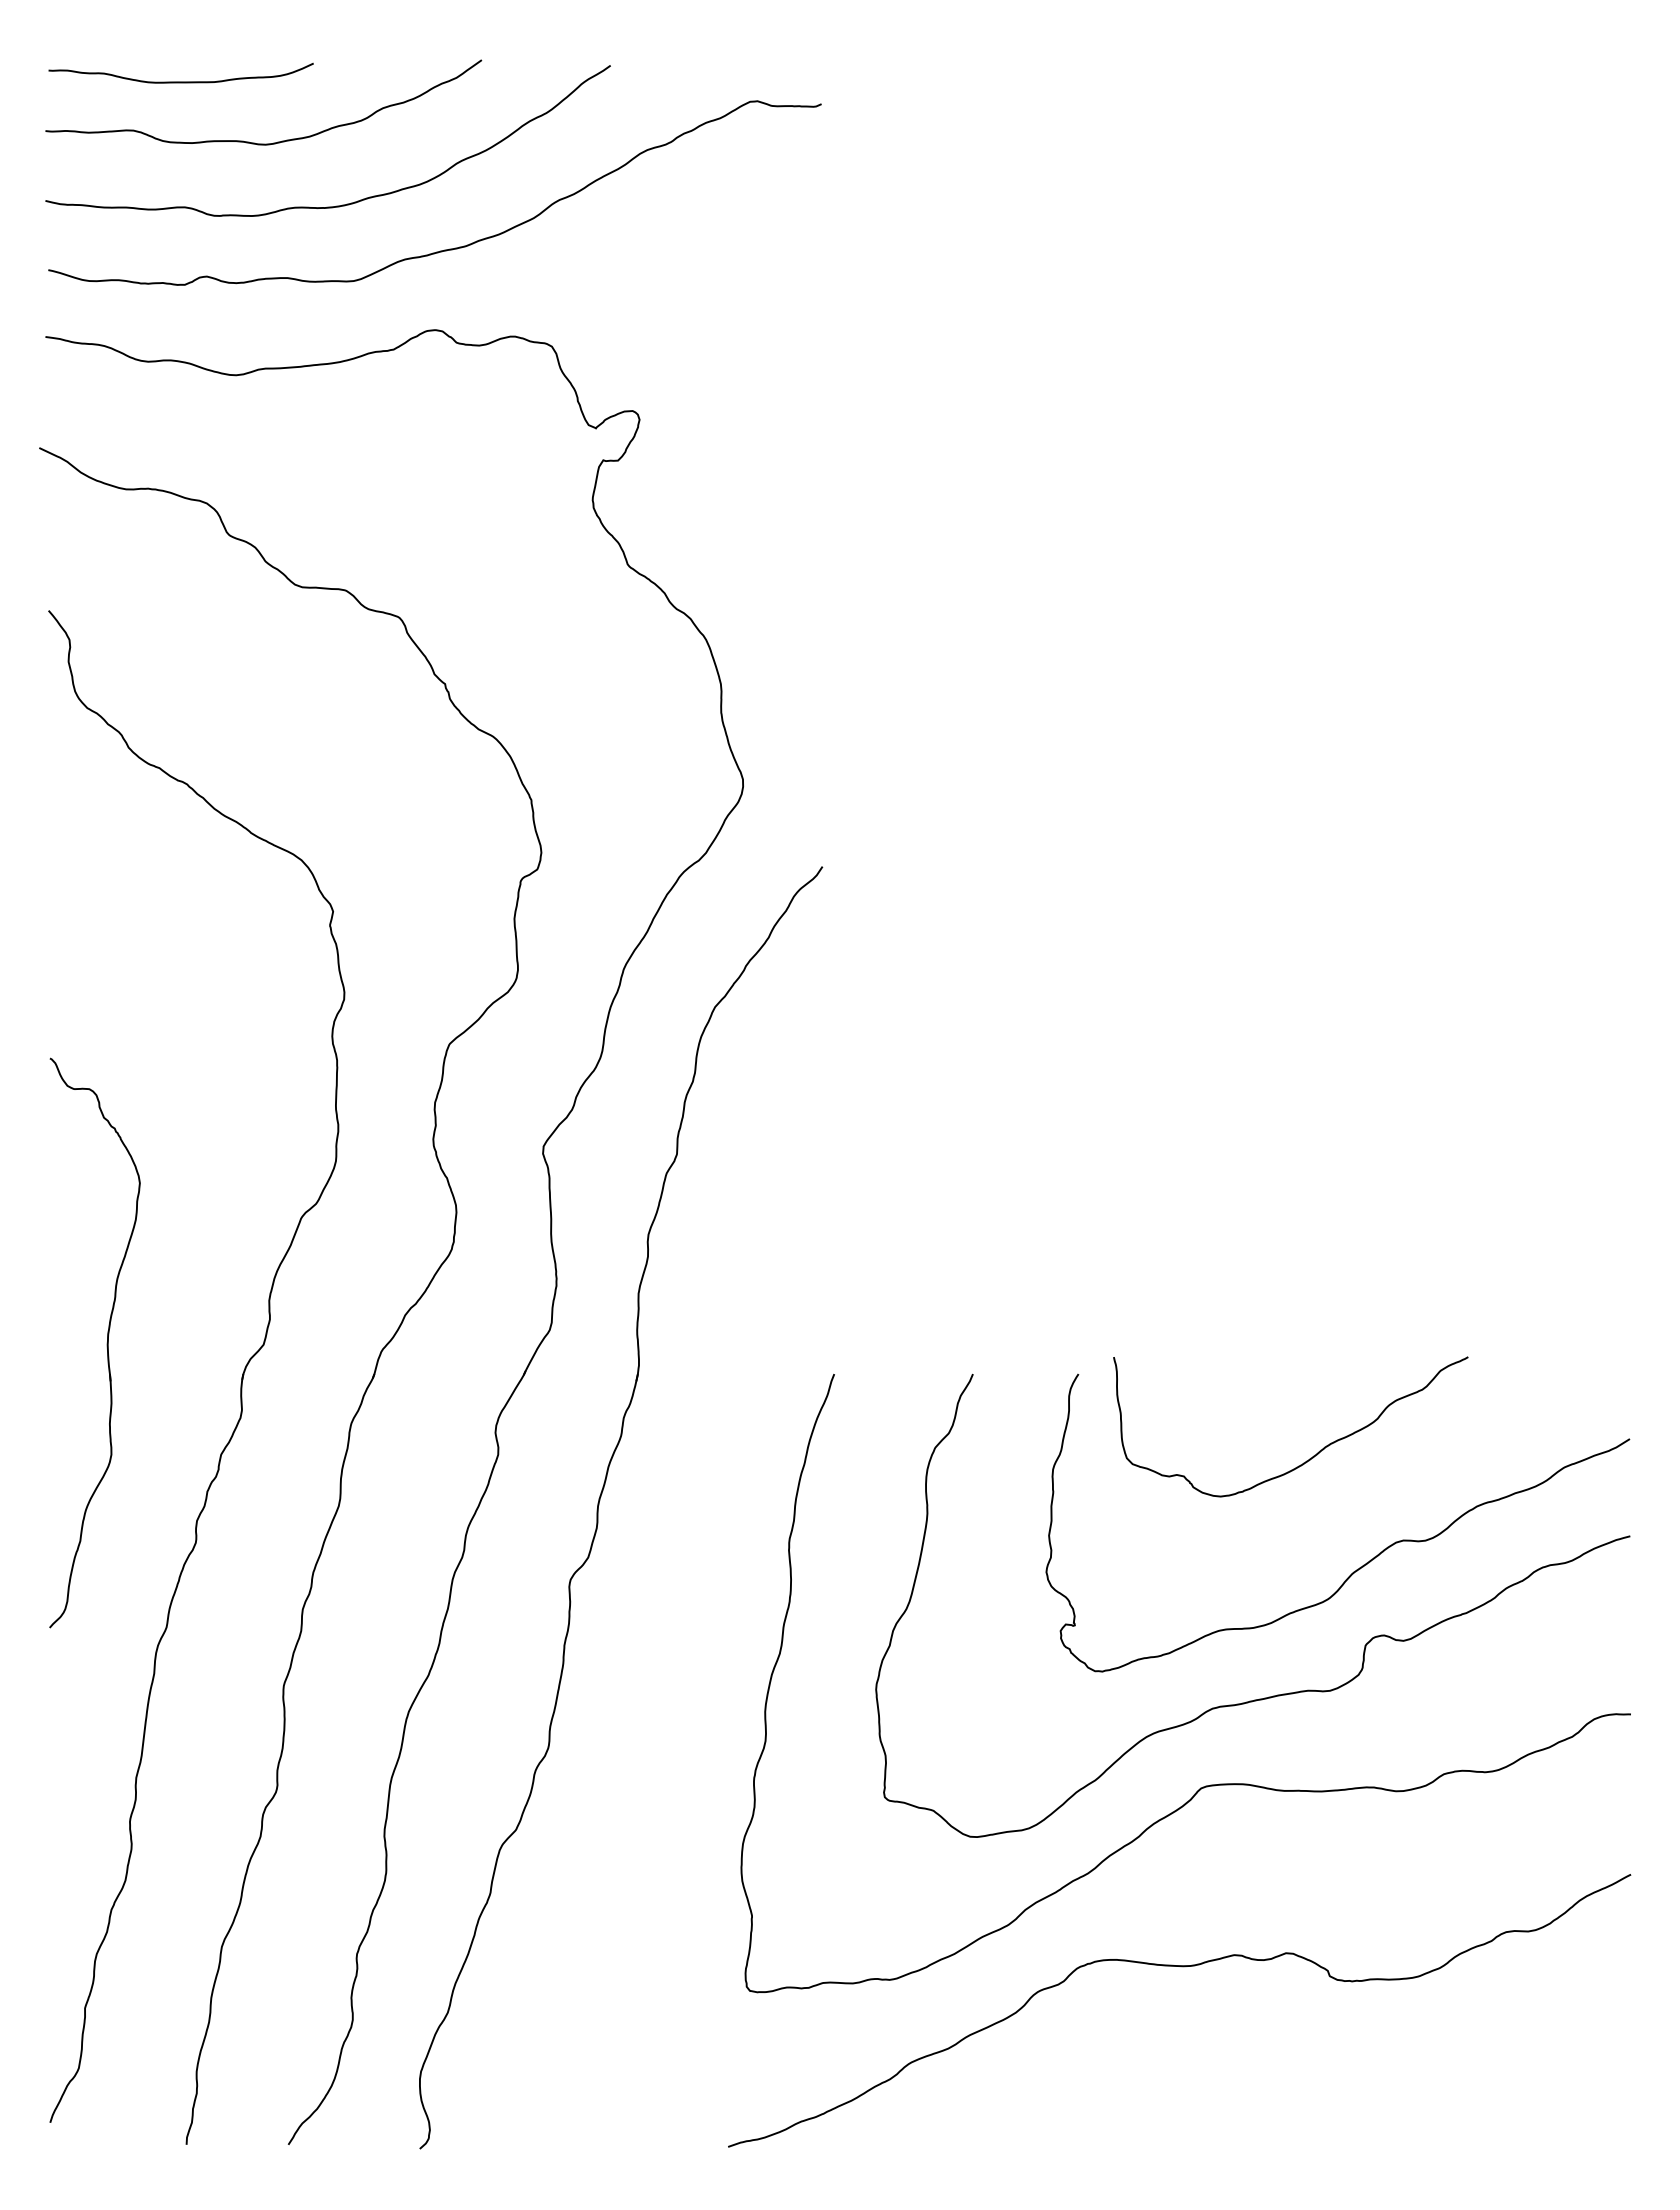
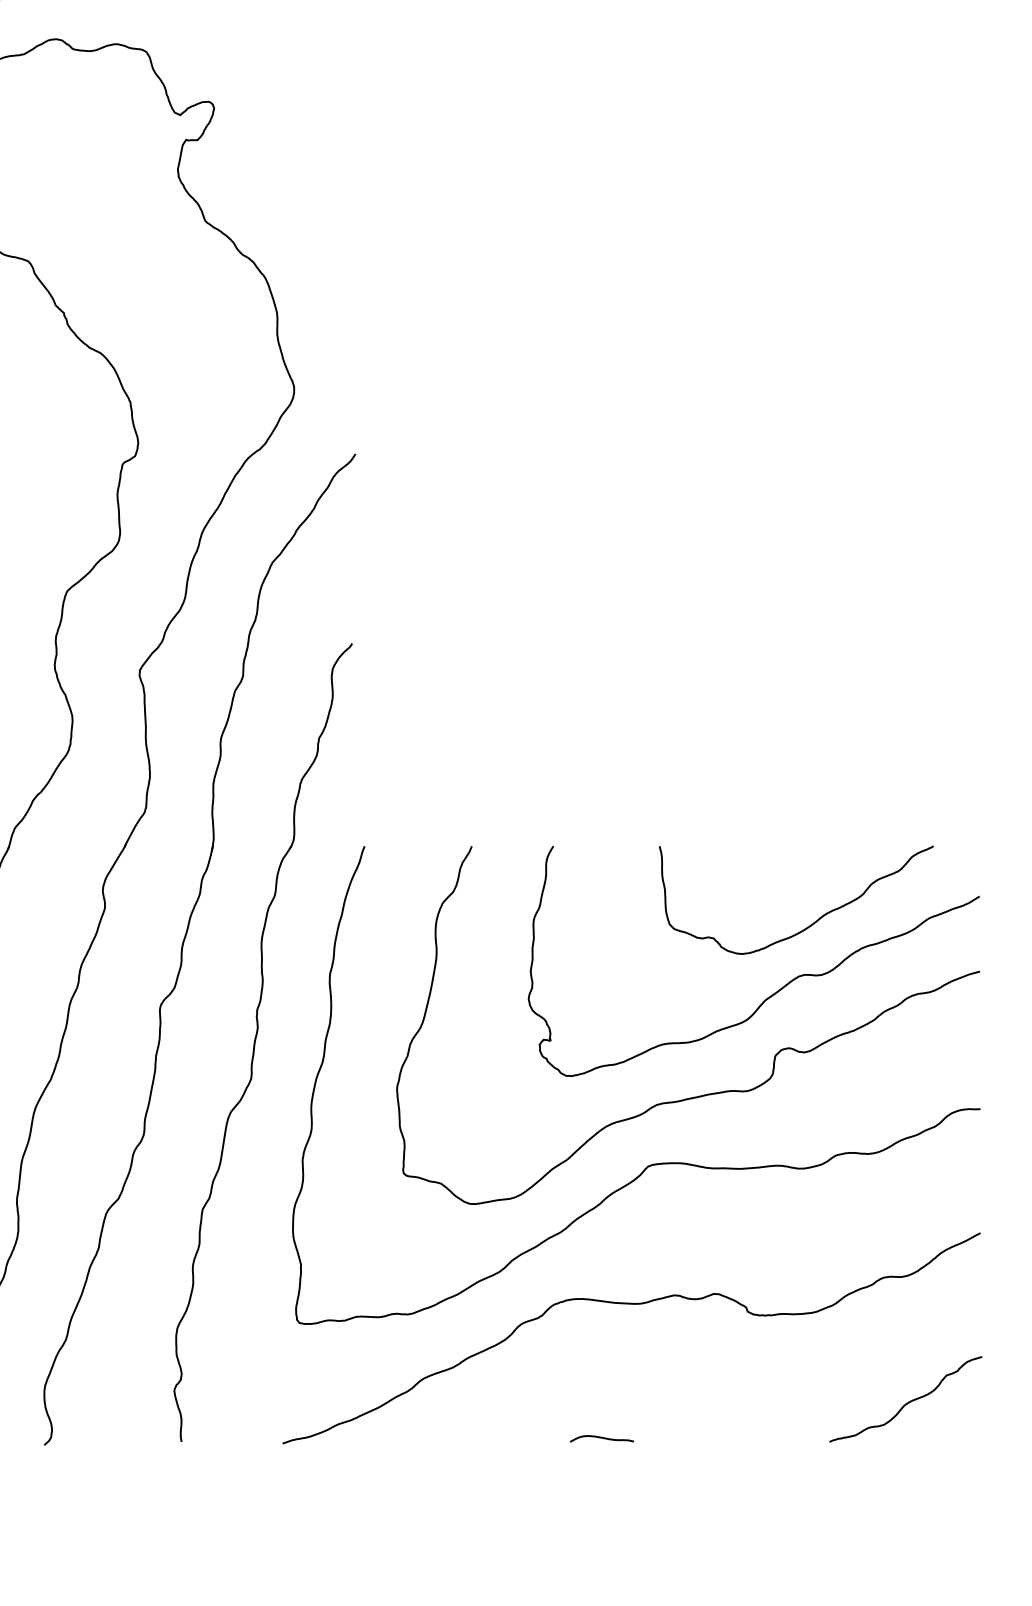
curve: (1313, 1455) -> (813, 922), moved
part: (693, 1627) -> (255, 1042), added
curve: (1536, 2093) -> (907, 1402), added
curve: (1141, 2140) -> (602, 1438), added

